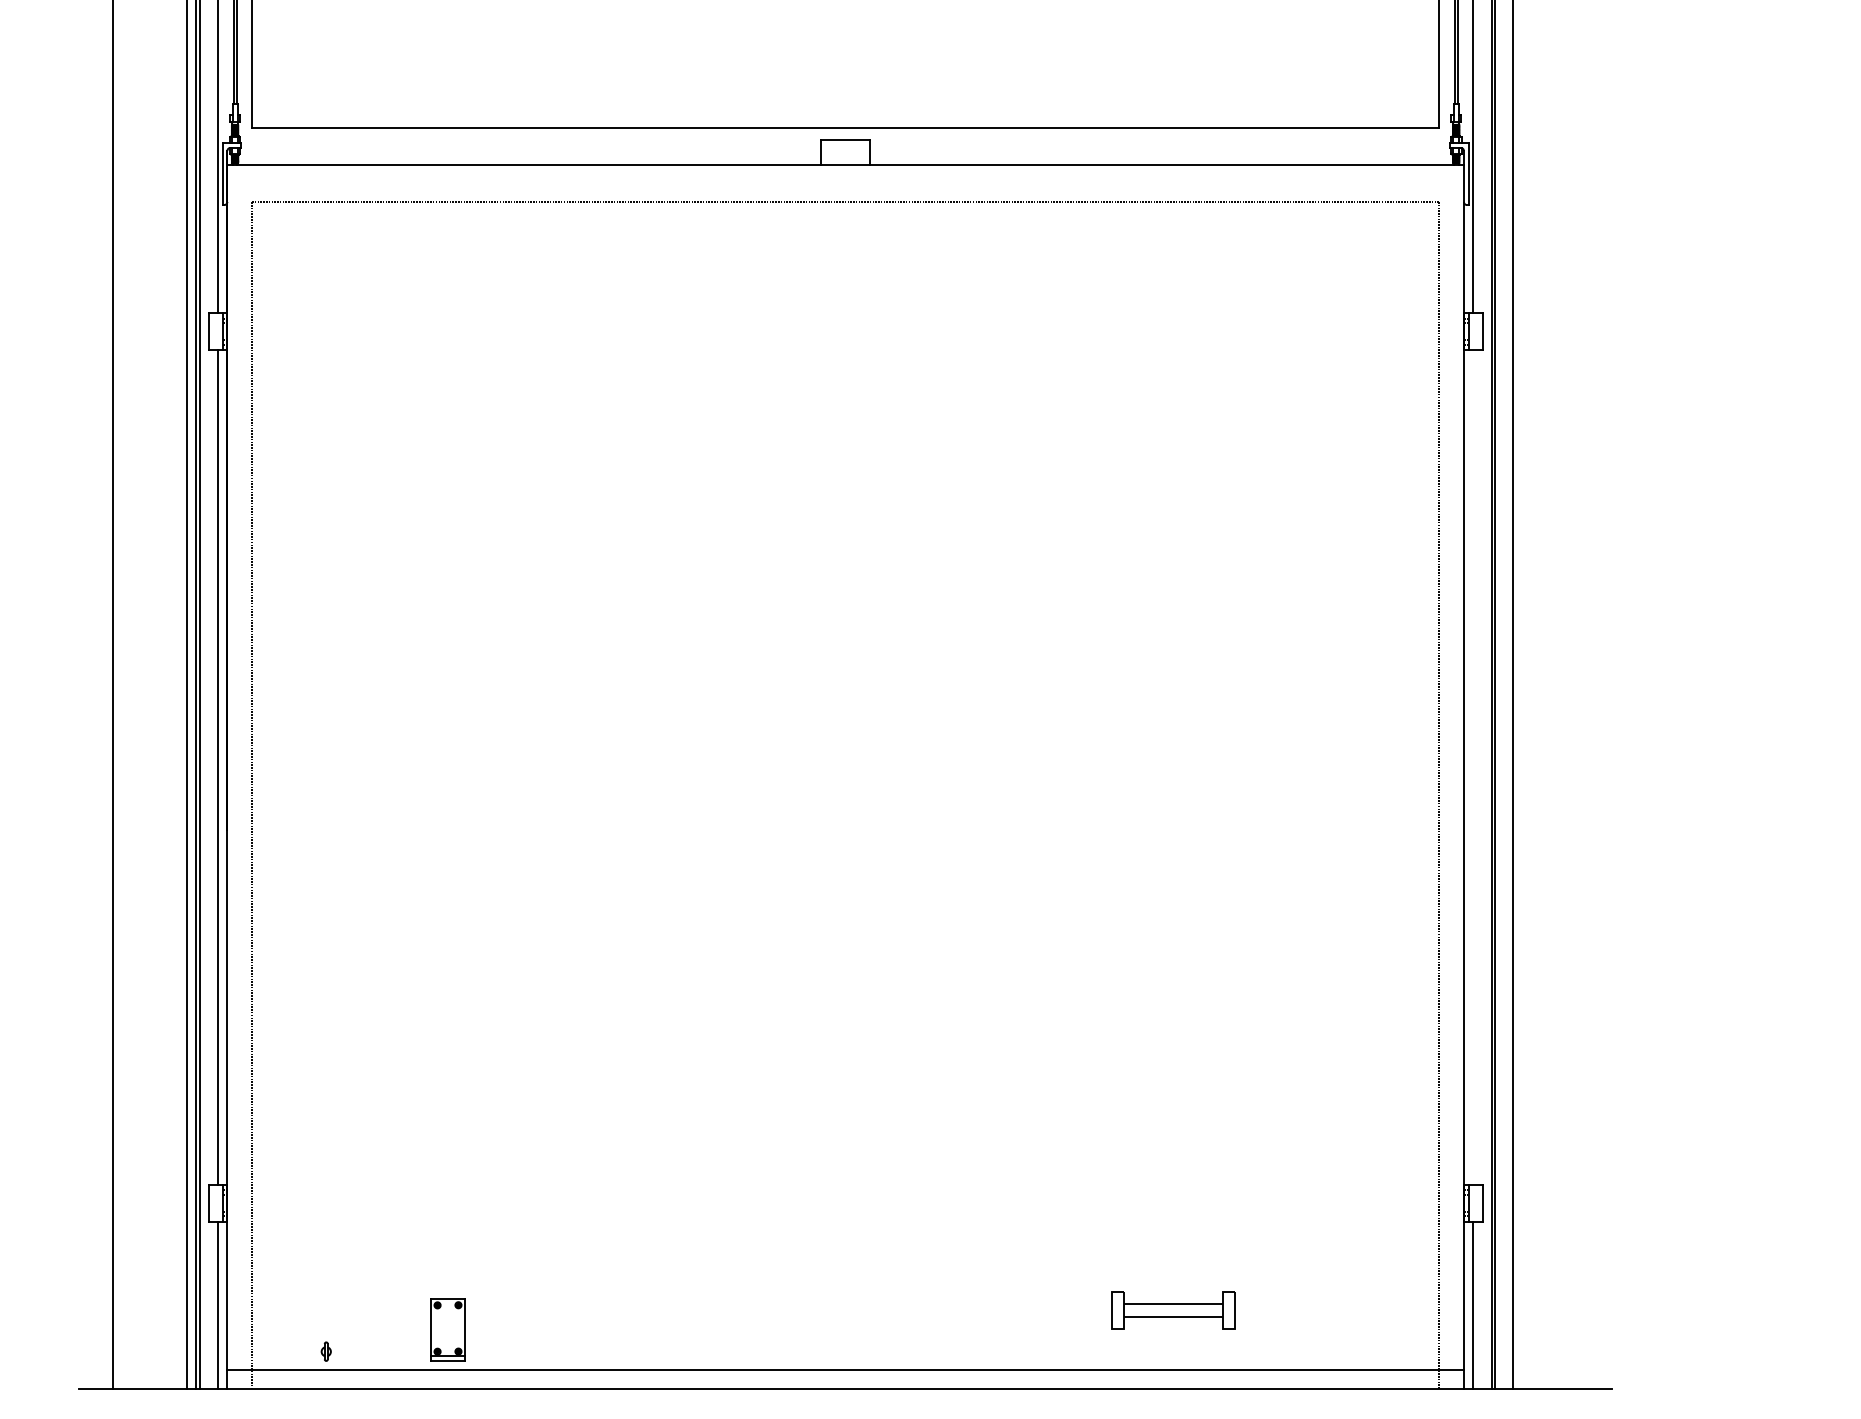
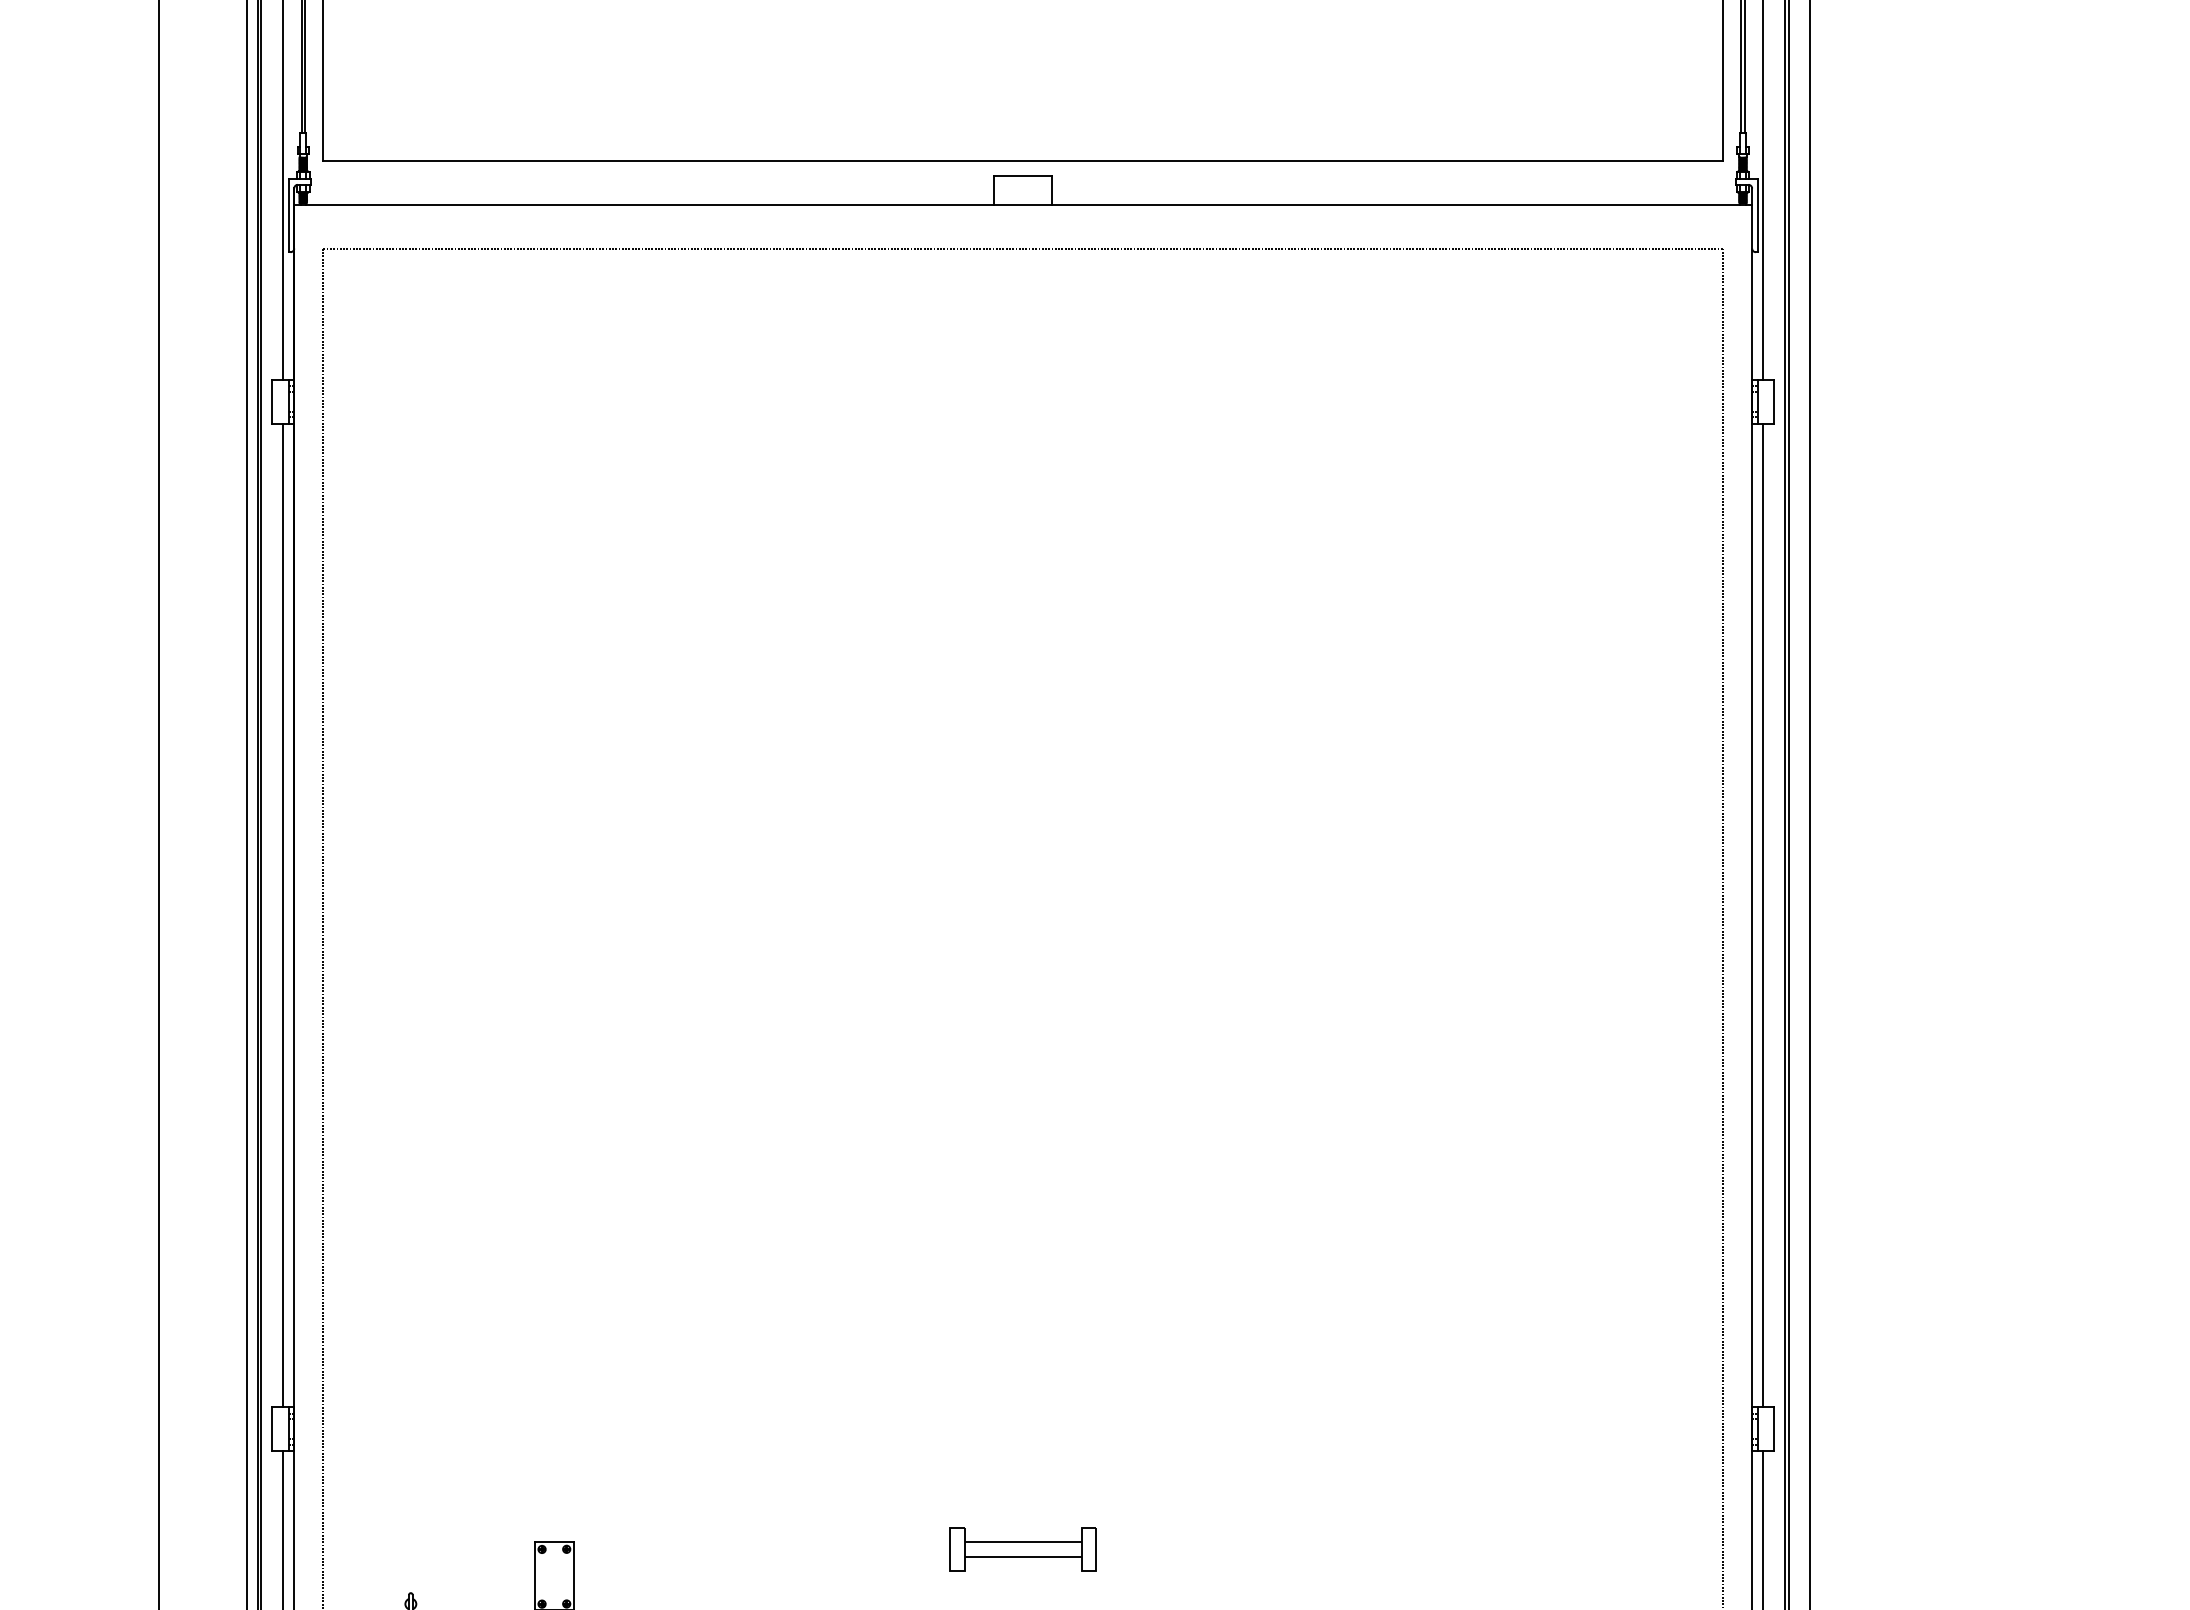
line: (1473, 767) -> (1763, 915), added
part: (1173, 1310) -> (1023, 1549), moved

